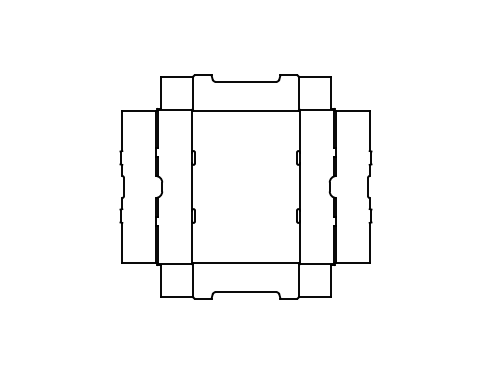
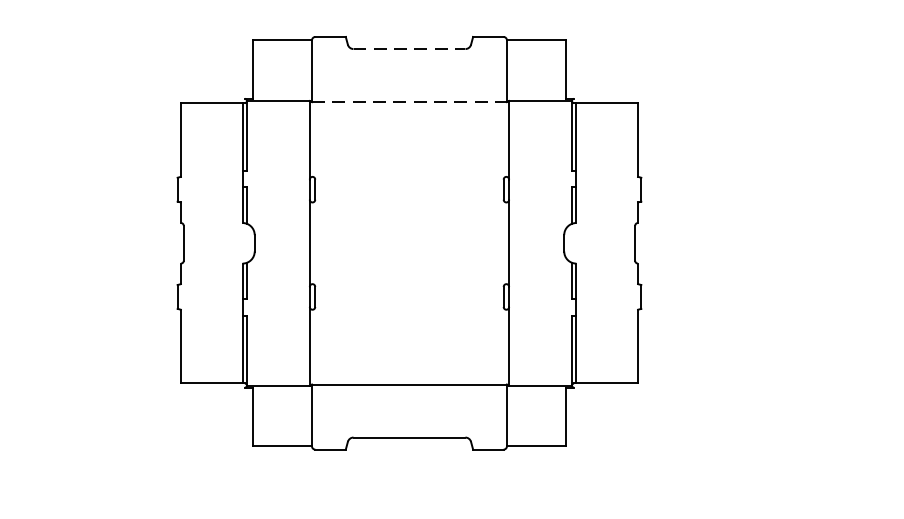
line: (246, 81) -> (410, 48), solid -> dashed
line: (246, 110) -> (410, 101), solid -> dashed

